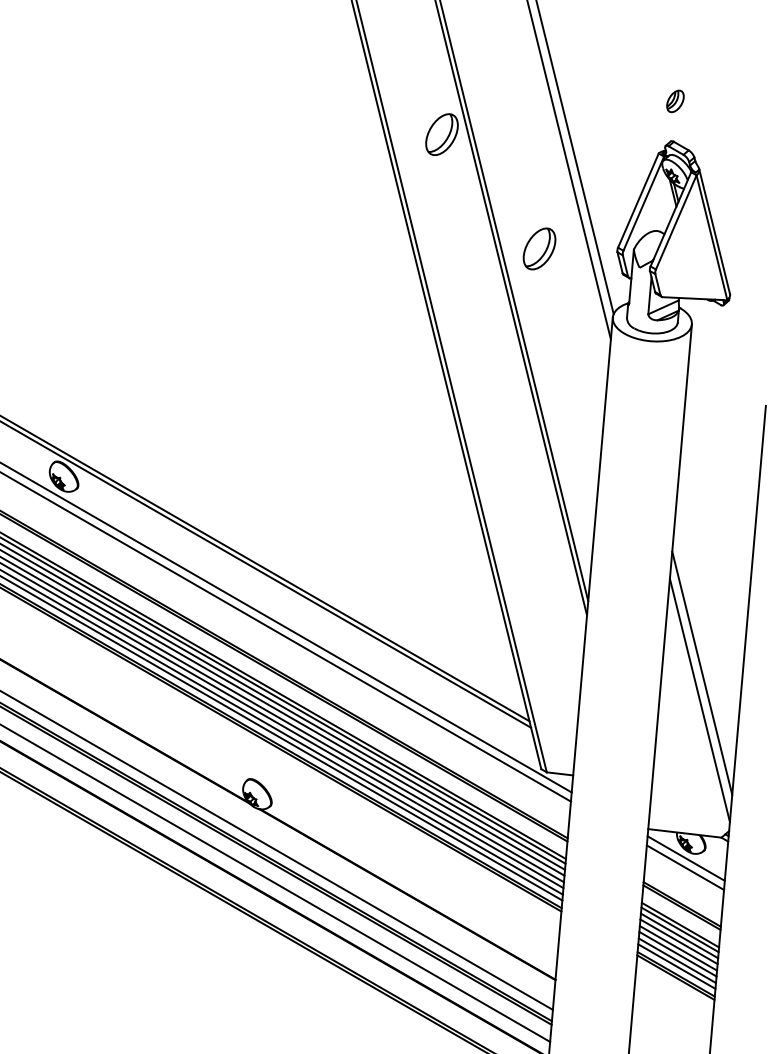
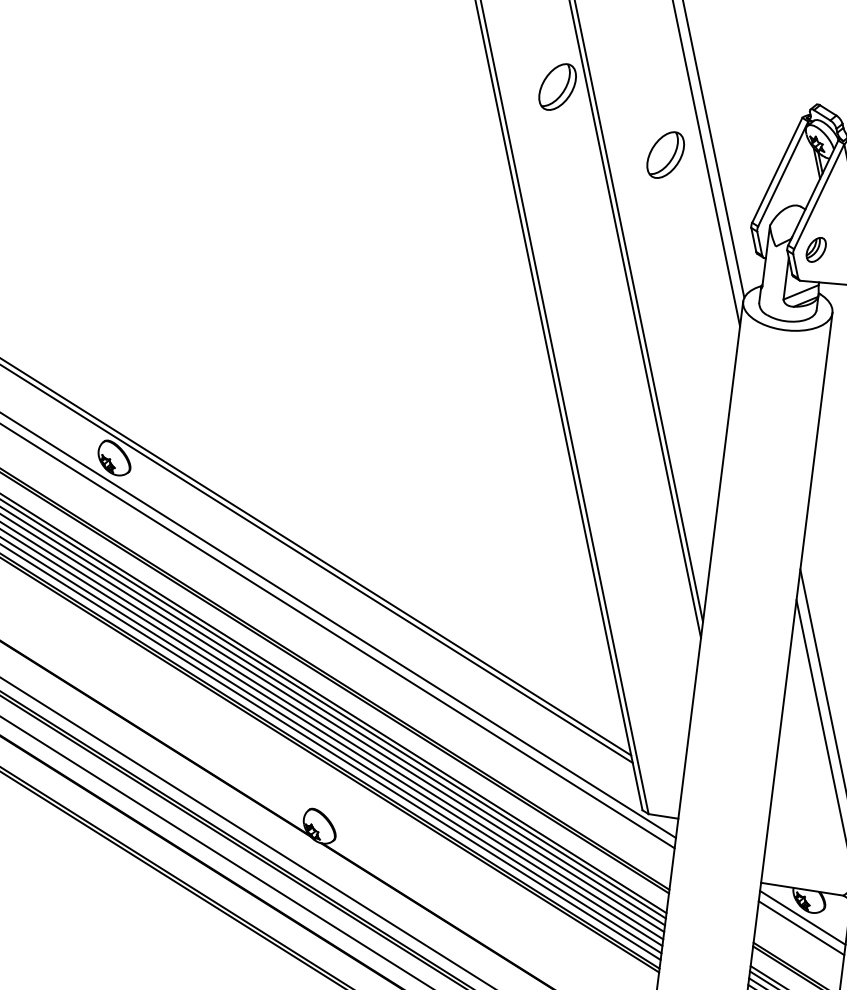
part: (675, 101) -> (816, 249), moved
part: (539, 248) -> (665, 154), moved

